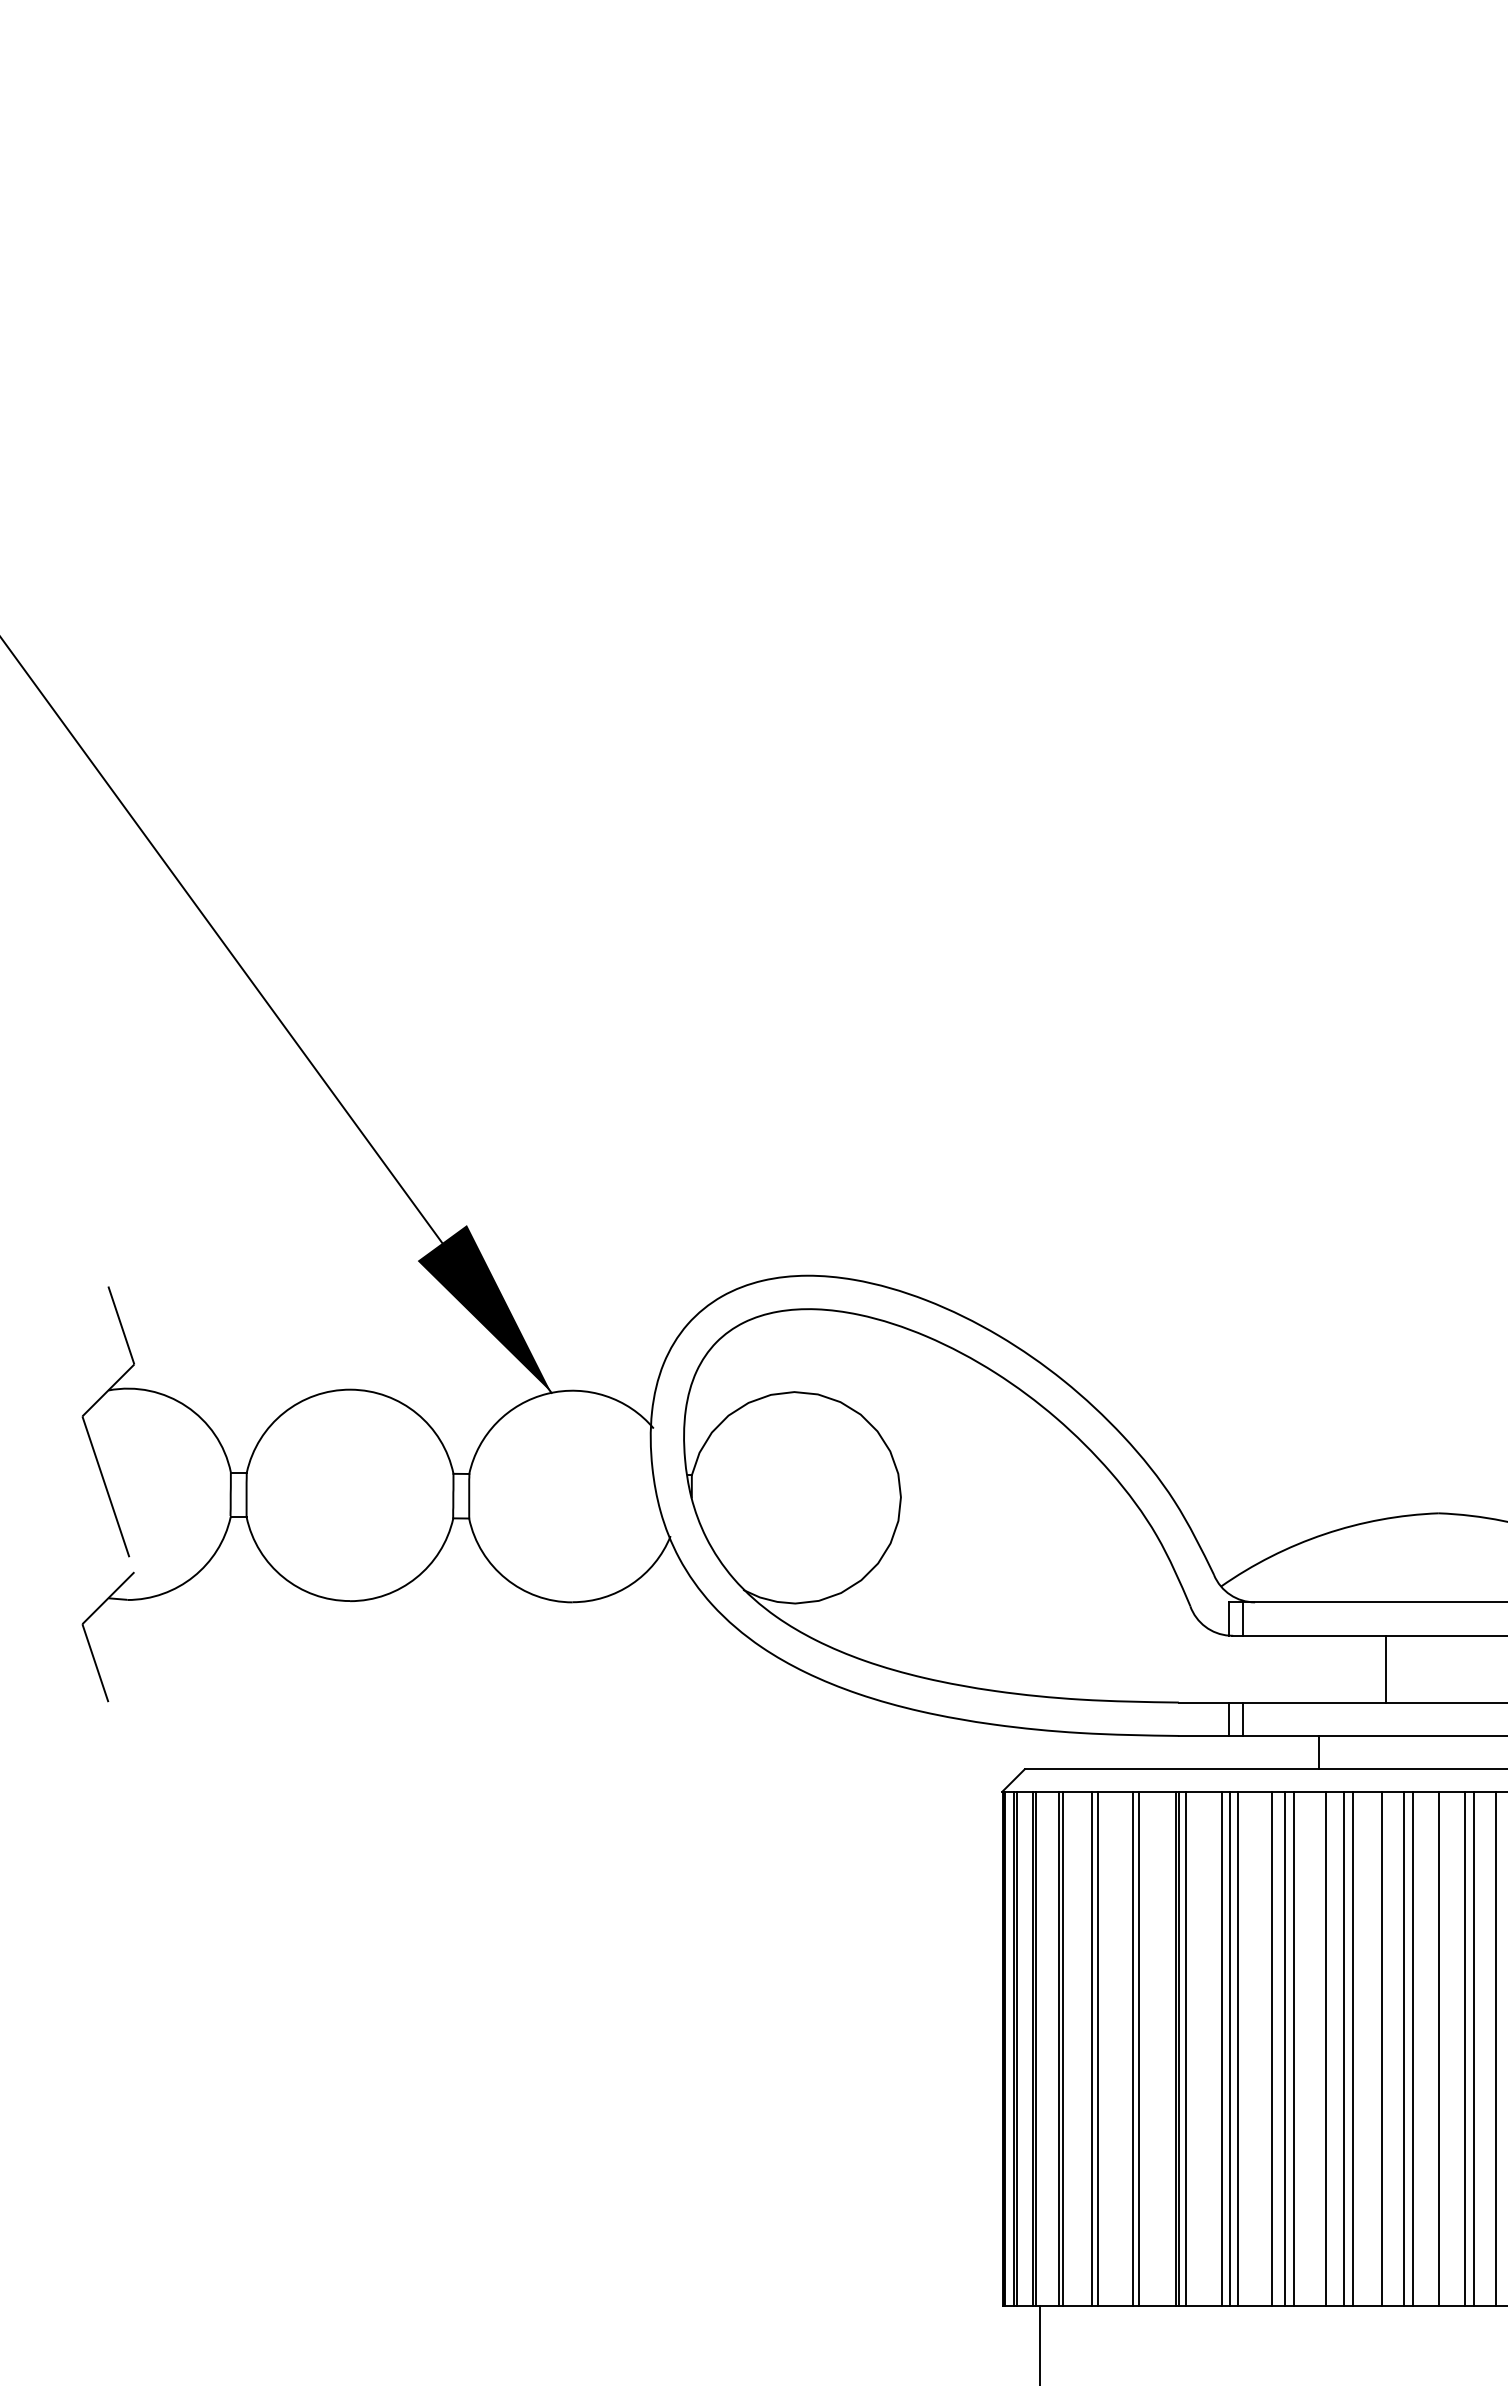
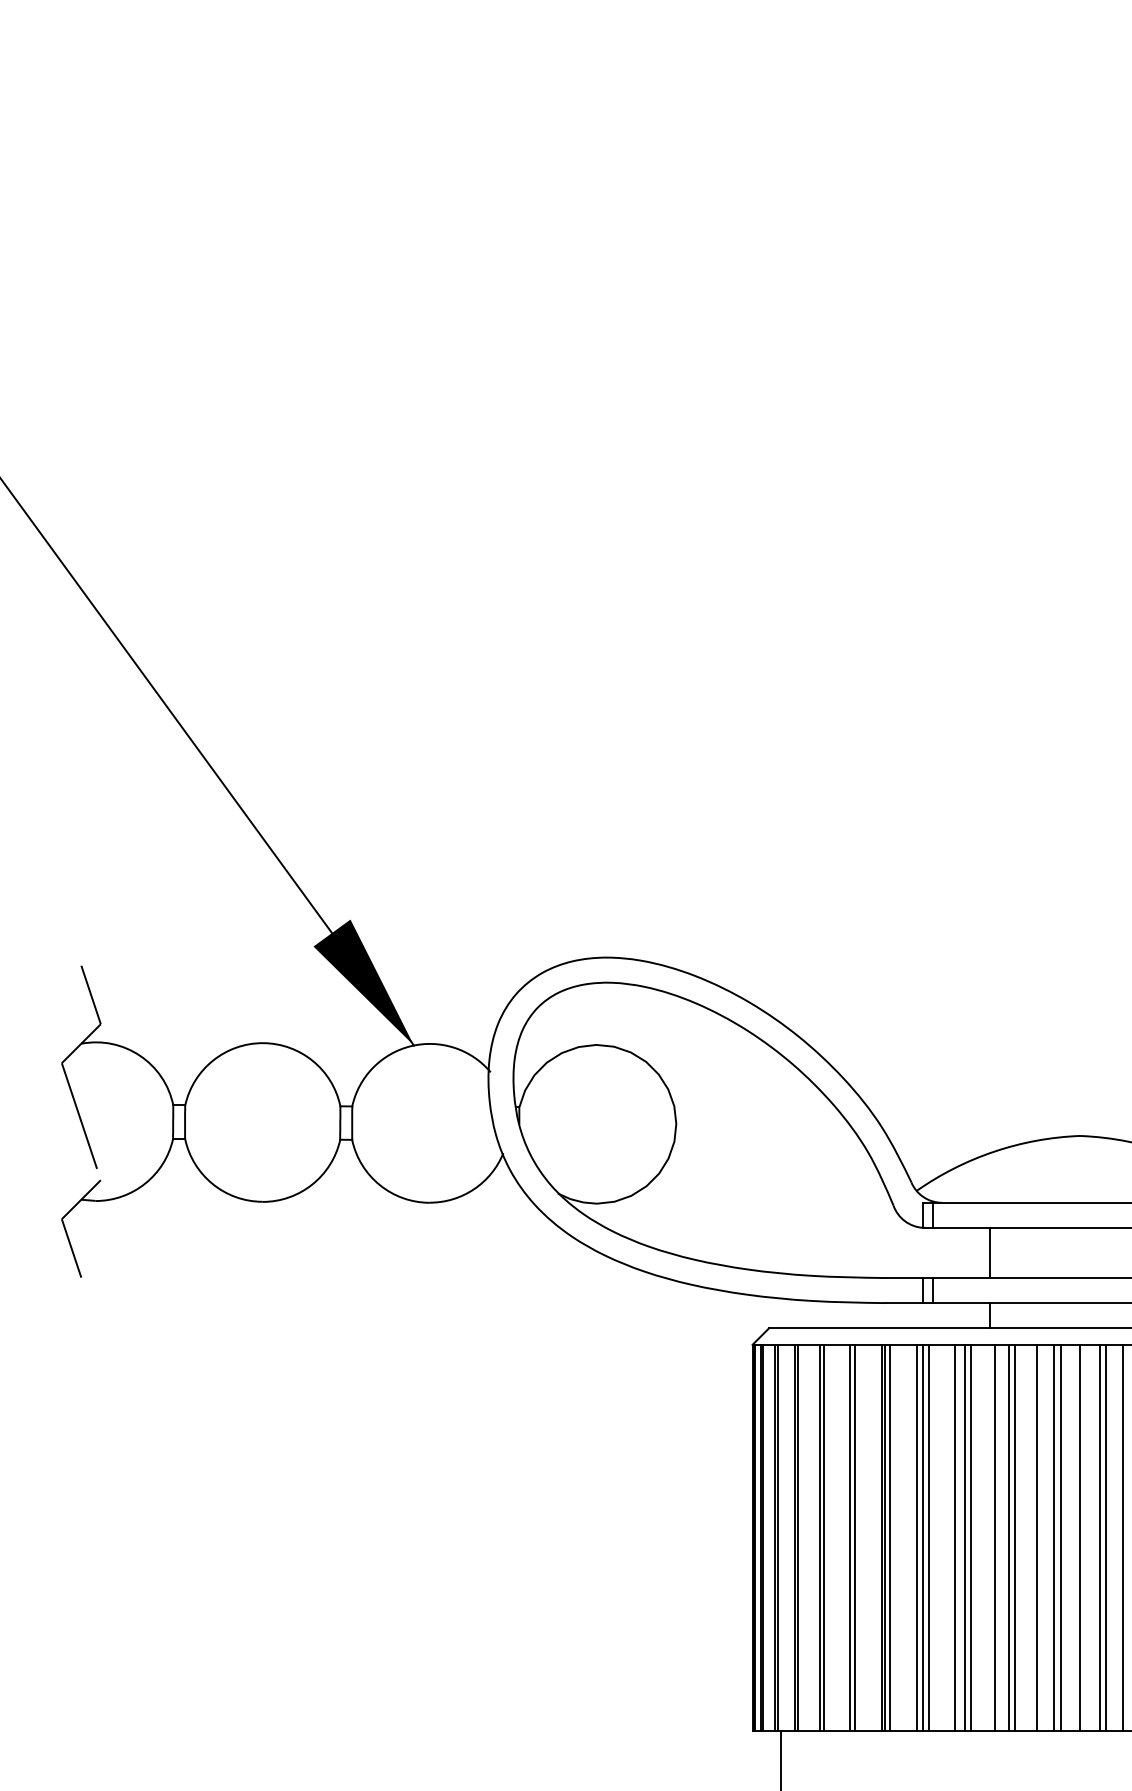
line: (1386, 1668) -> (990, 1252), moved

